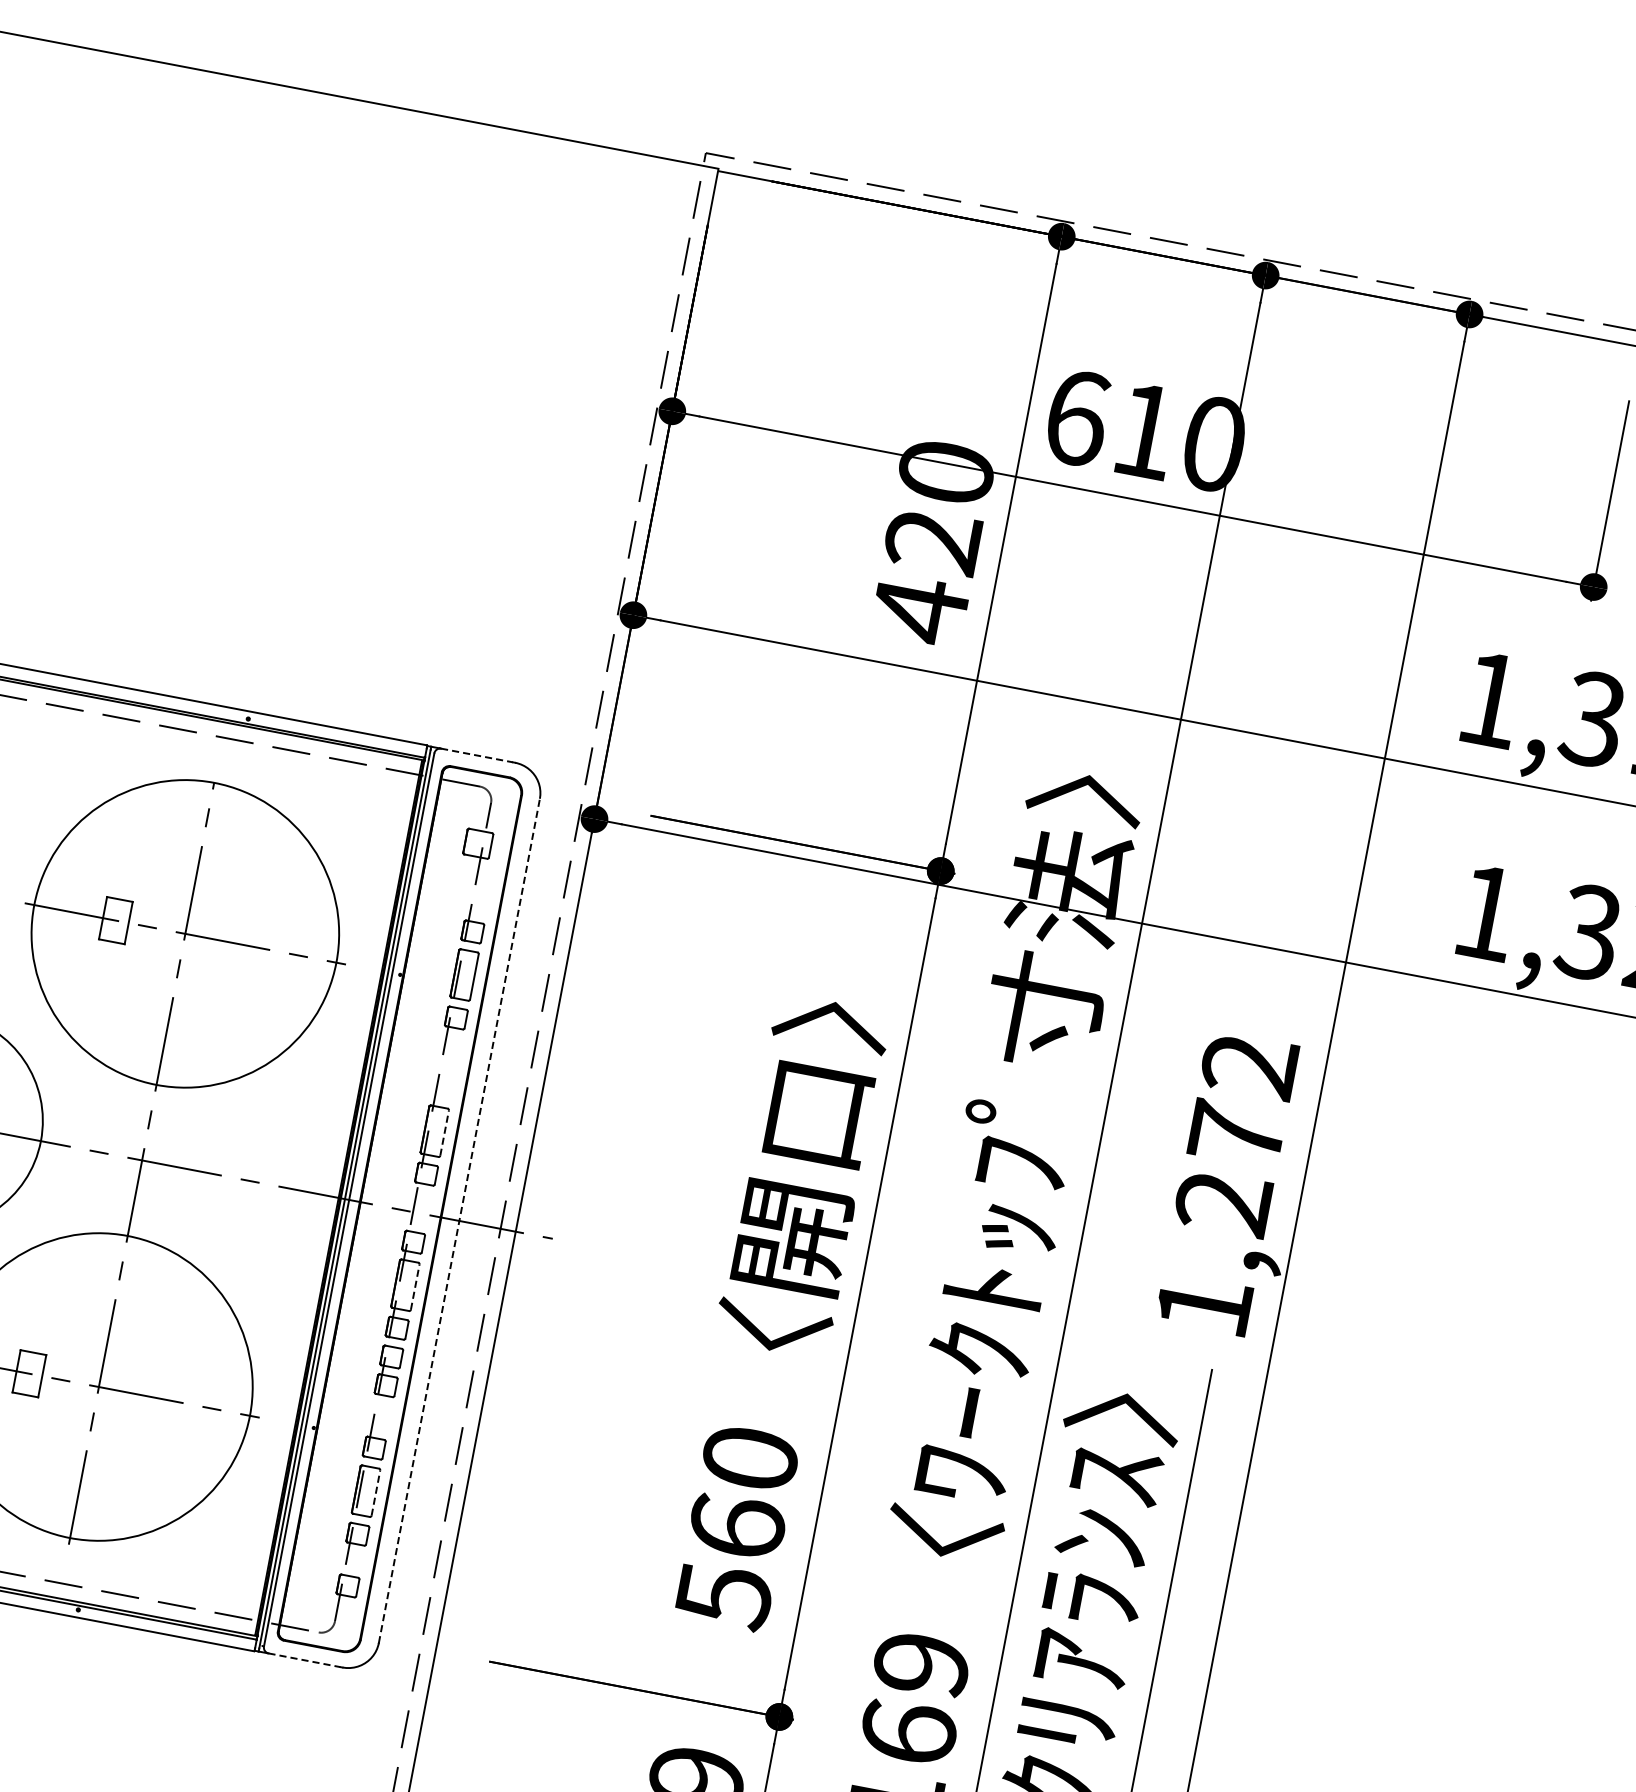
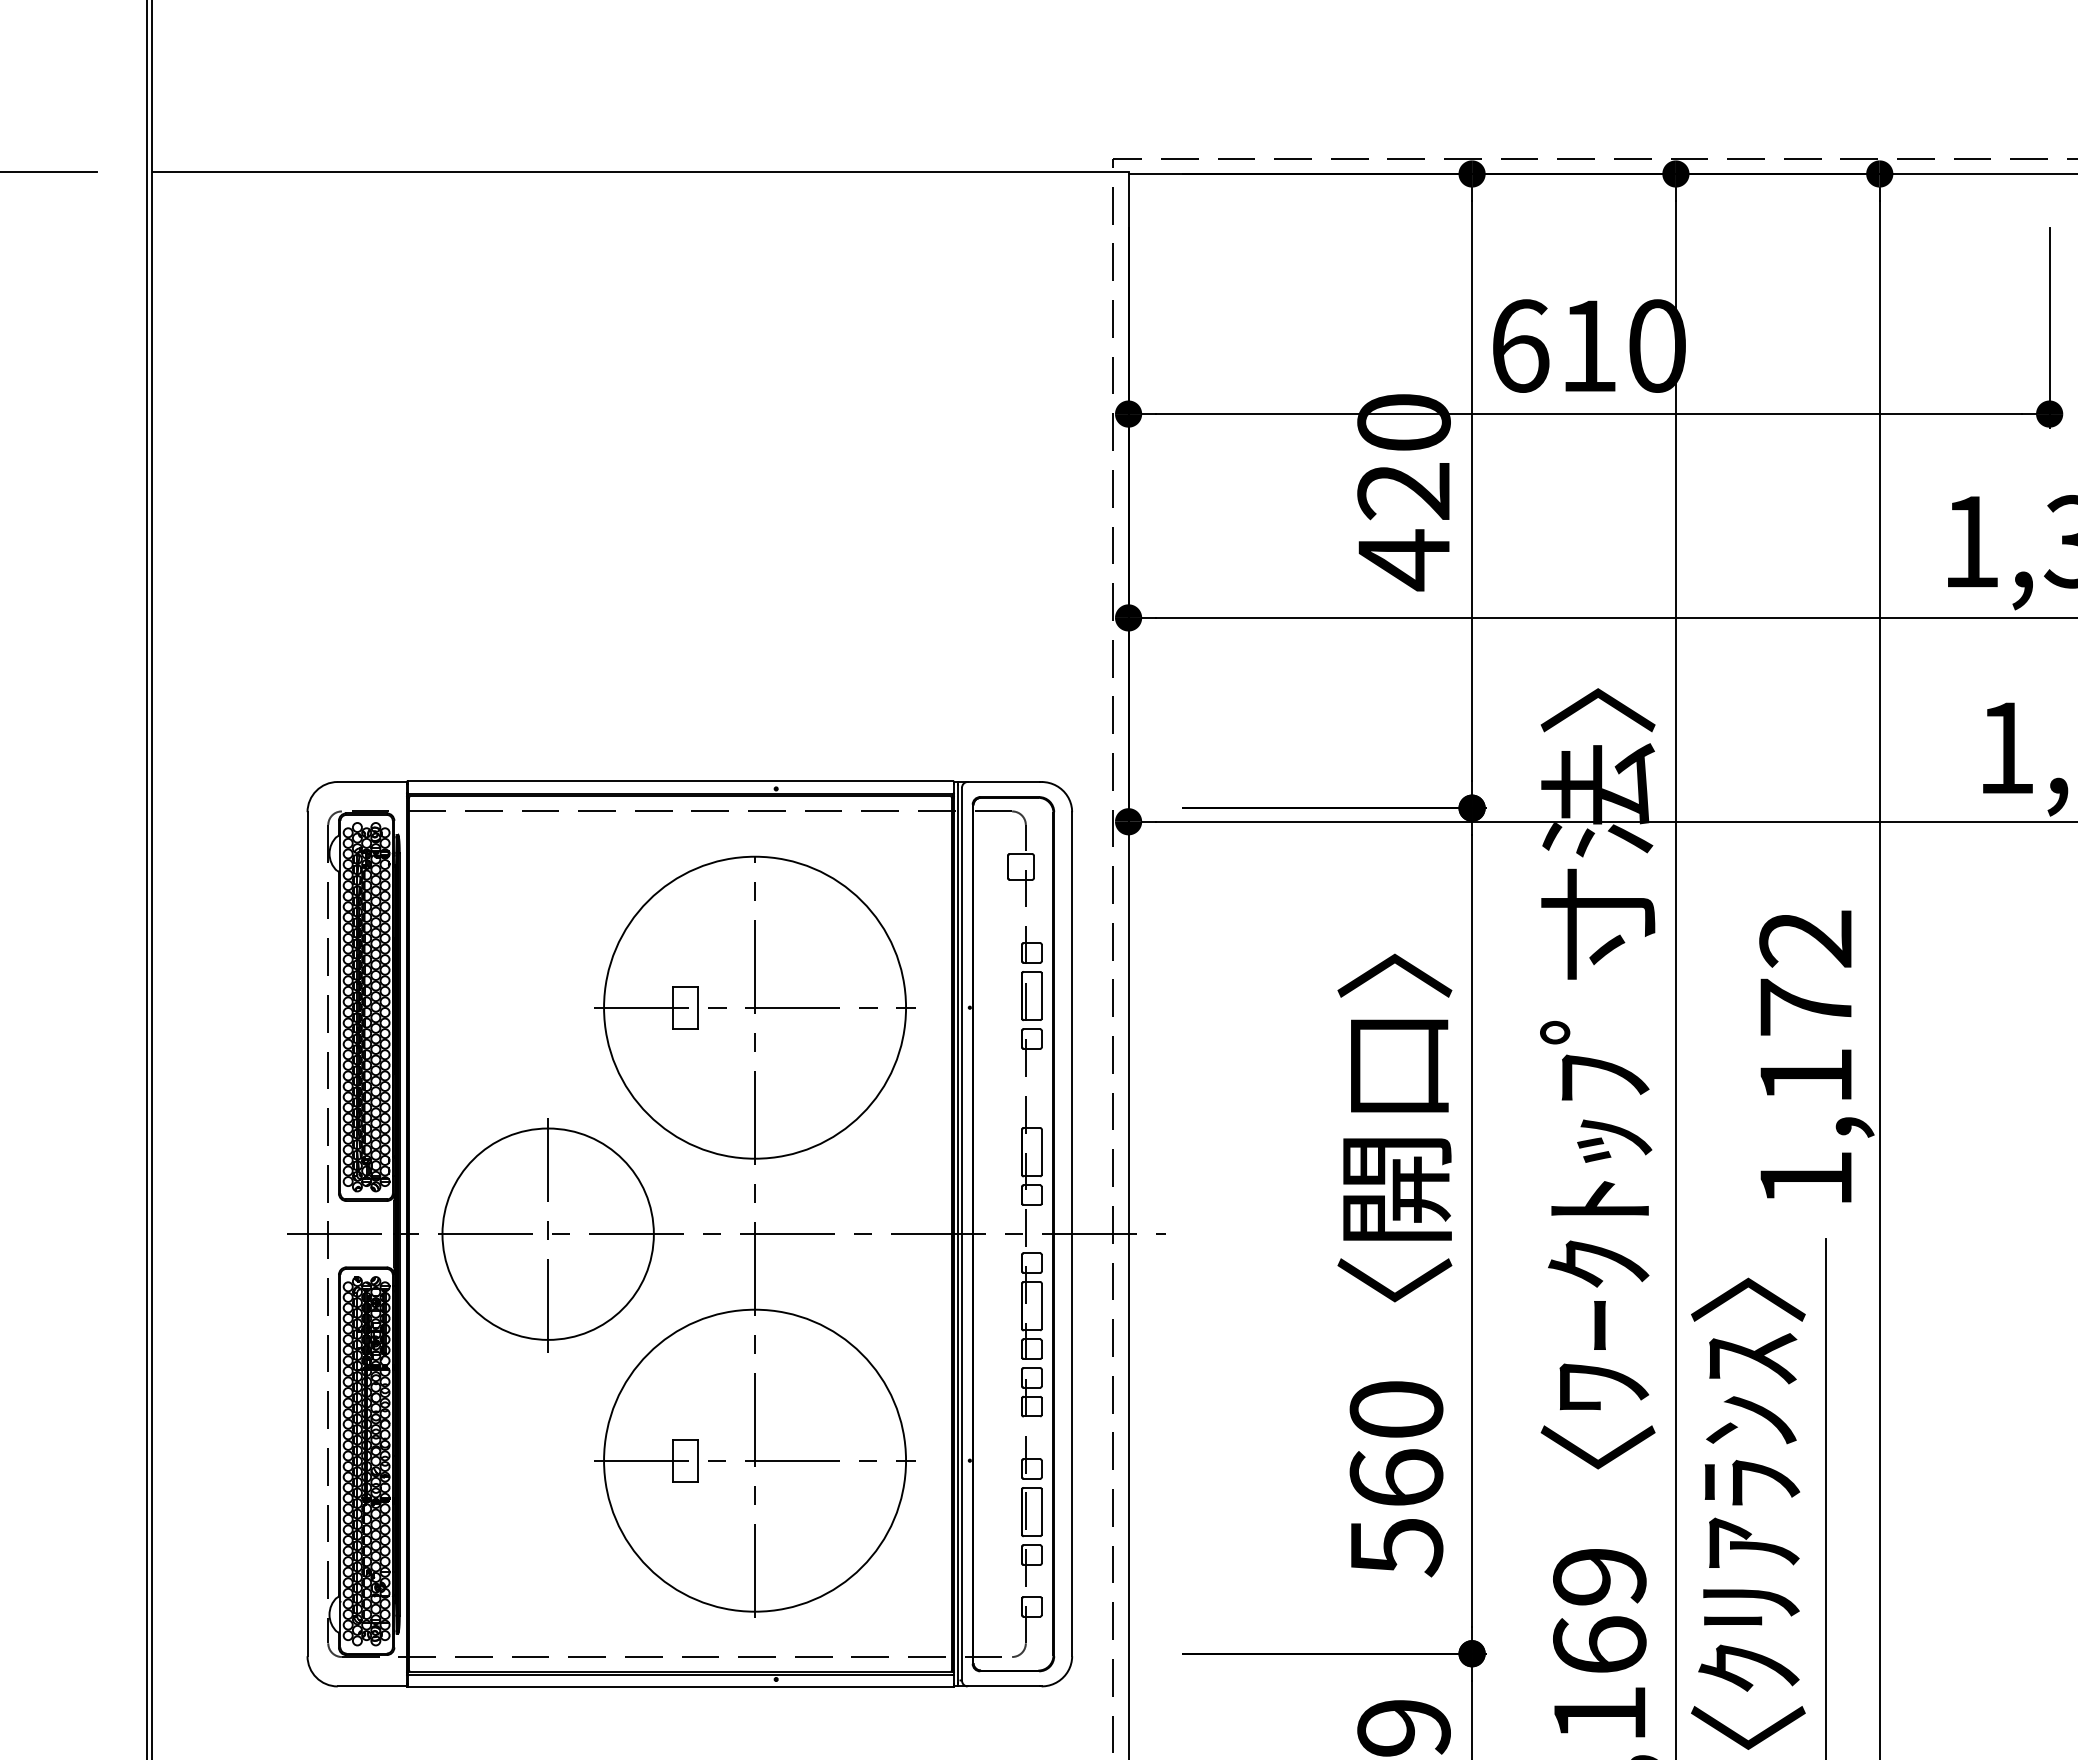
line: (477, 754) -> (1003, 781), dashed -> solid
line: (444, 1133) -> (1041, 1152), dashed -> solid
text: (1223, 1202) -> (1805, 1075), 1,272 -> 1,172
line: (459, 1220) -> (1072, 1233), dashed -> solid
line: (414, 1287) -> (1041, 1306), dashed -> solid
line: (375, 1493) -> (1041, 1512), dashed -> solid
line: (304, 1660) -> (1003, 1686), dashed -> solid

